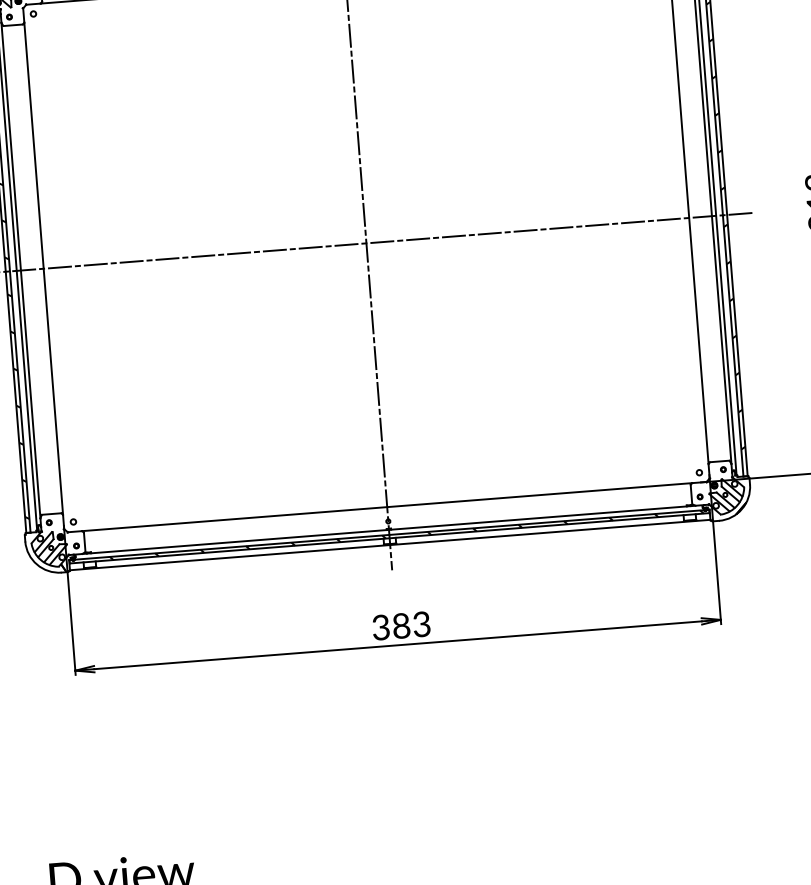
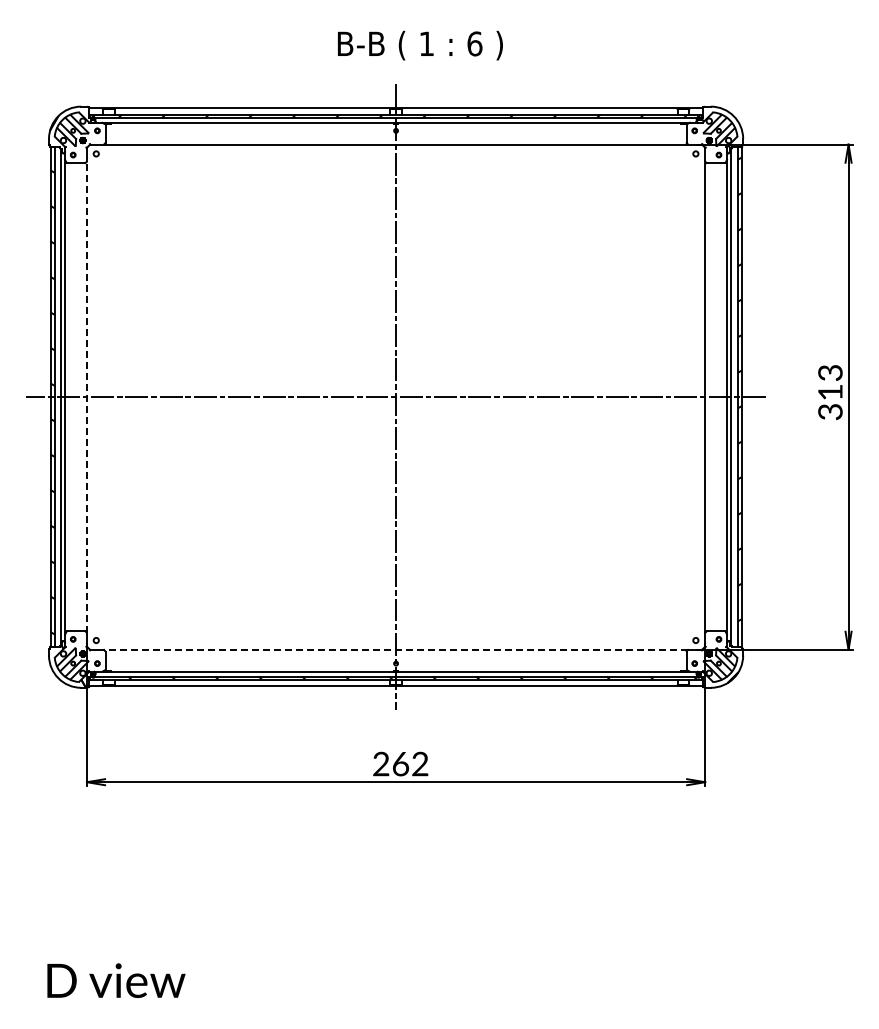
line: (43, 269) -> (86, 397), solid -> dashed
line: (386, 506) -> (395, 649), solid -> dashed
text: (401, 625) -> (400, 763), 383 -> 262

